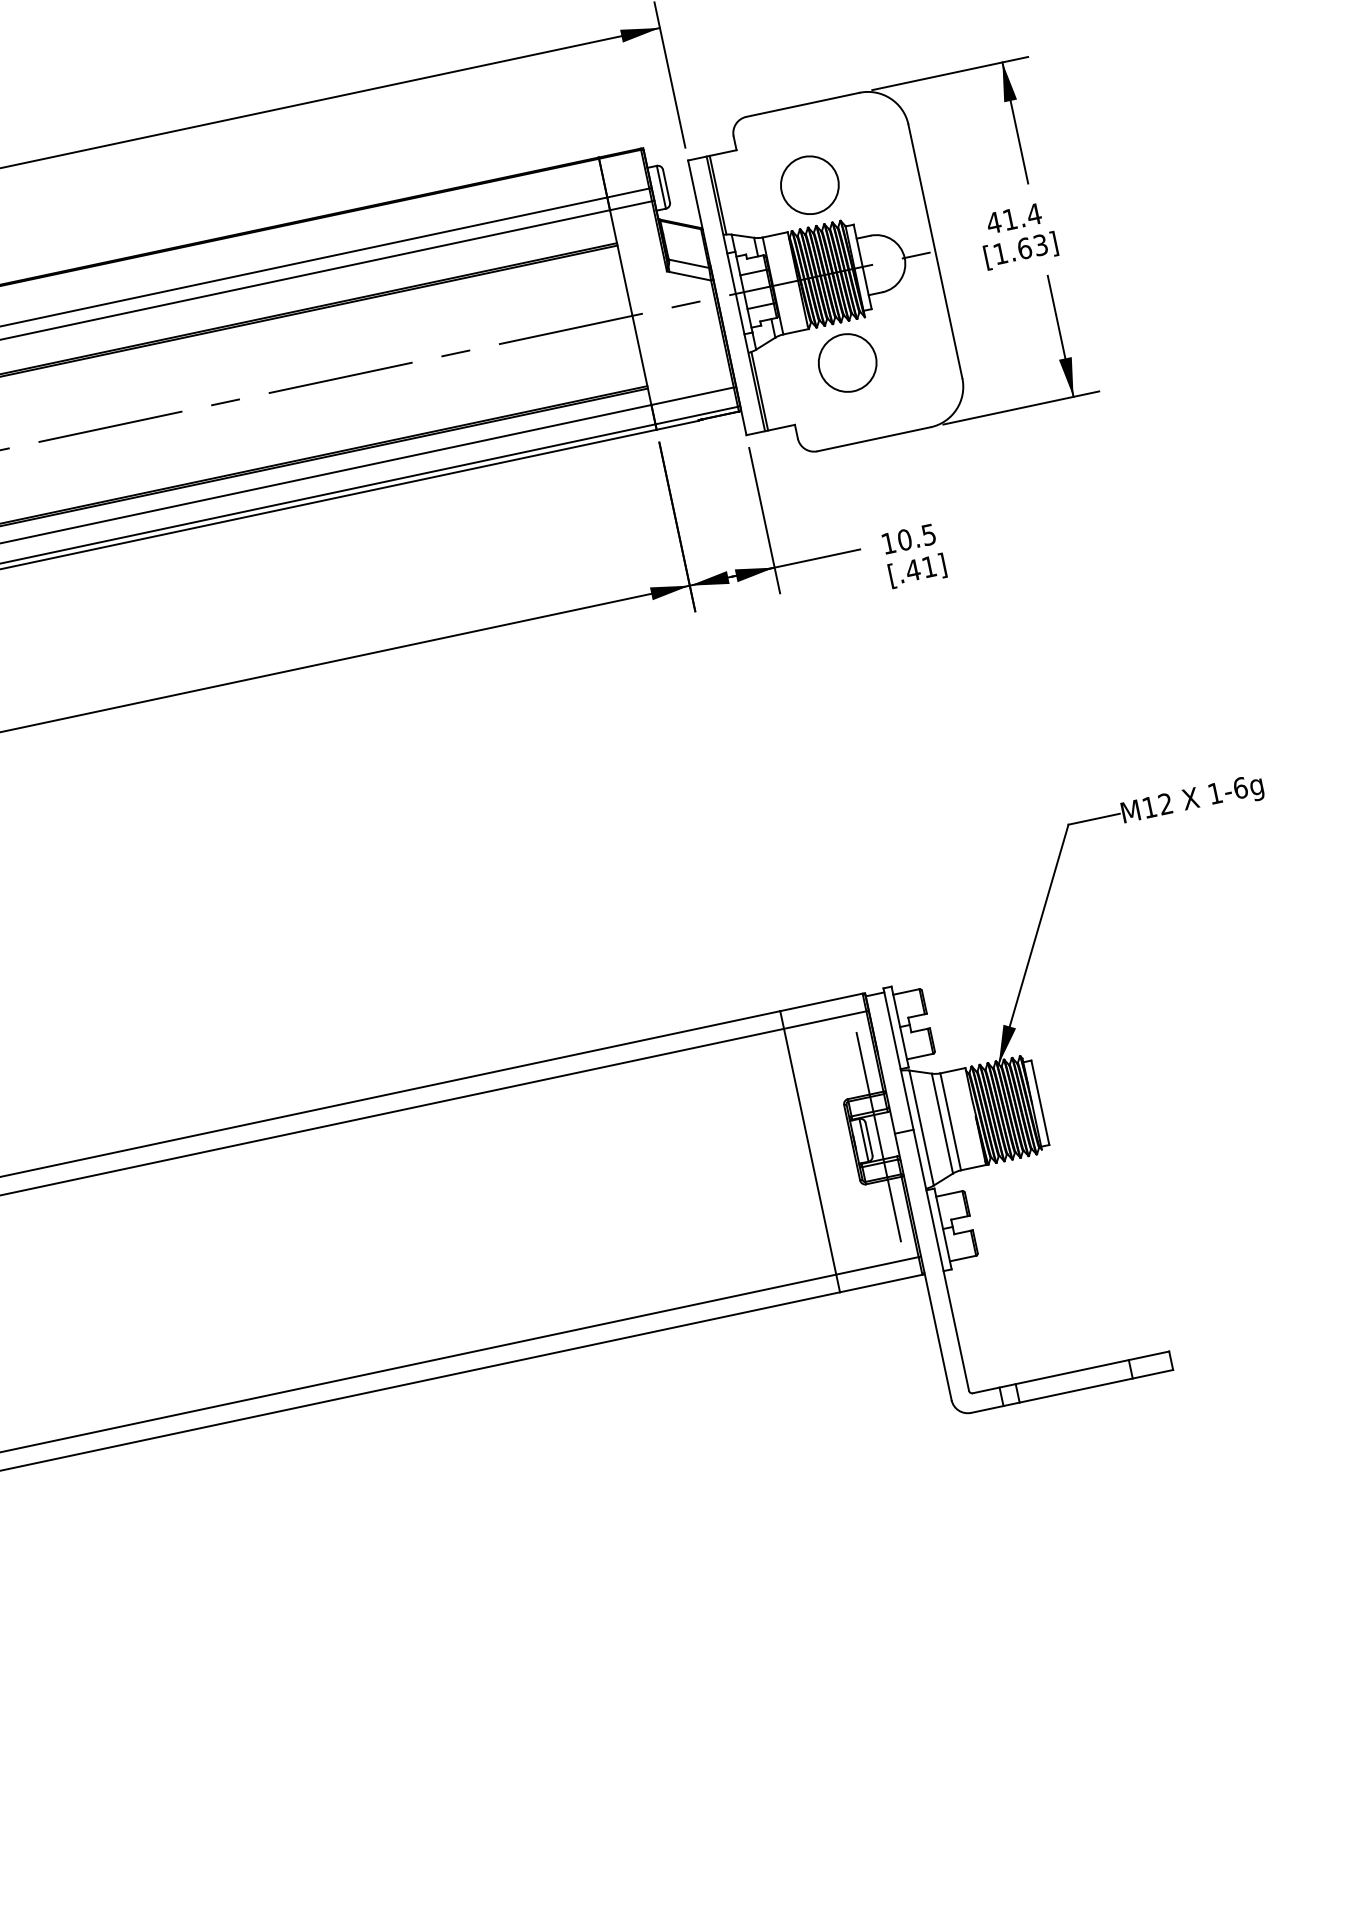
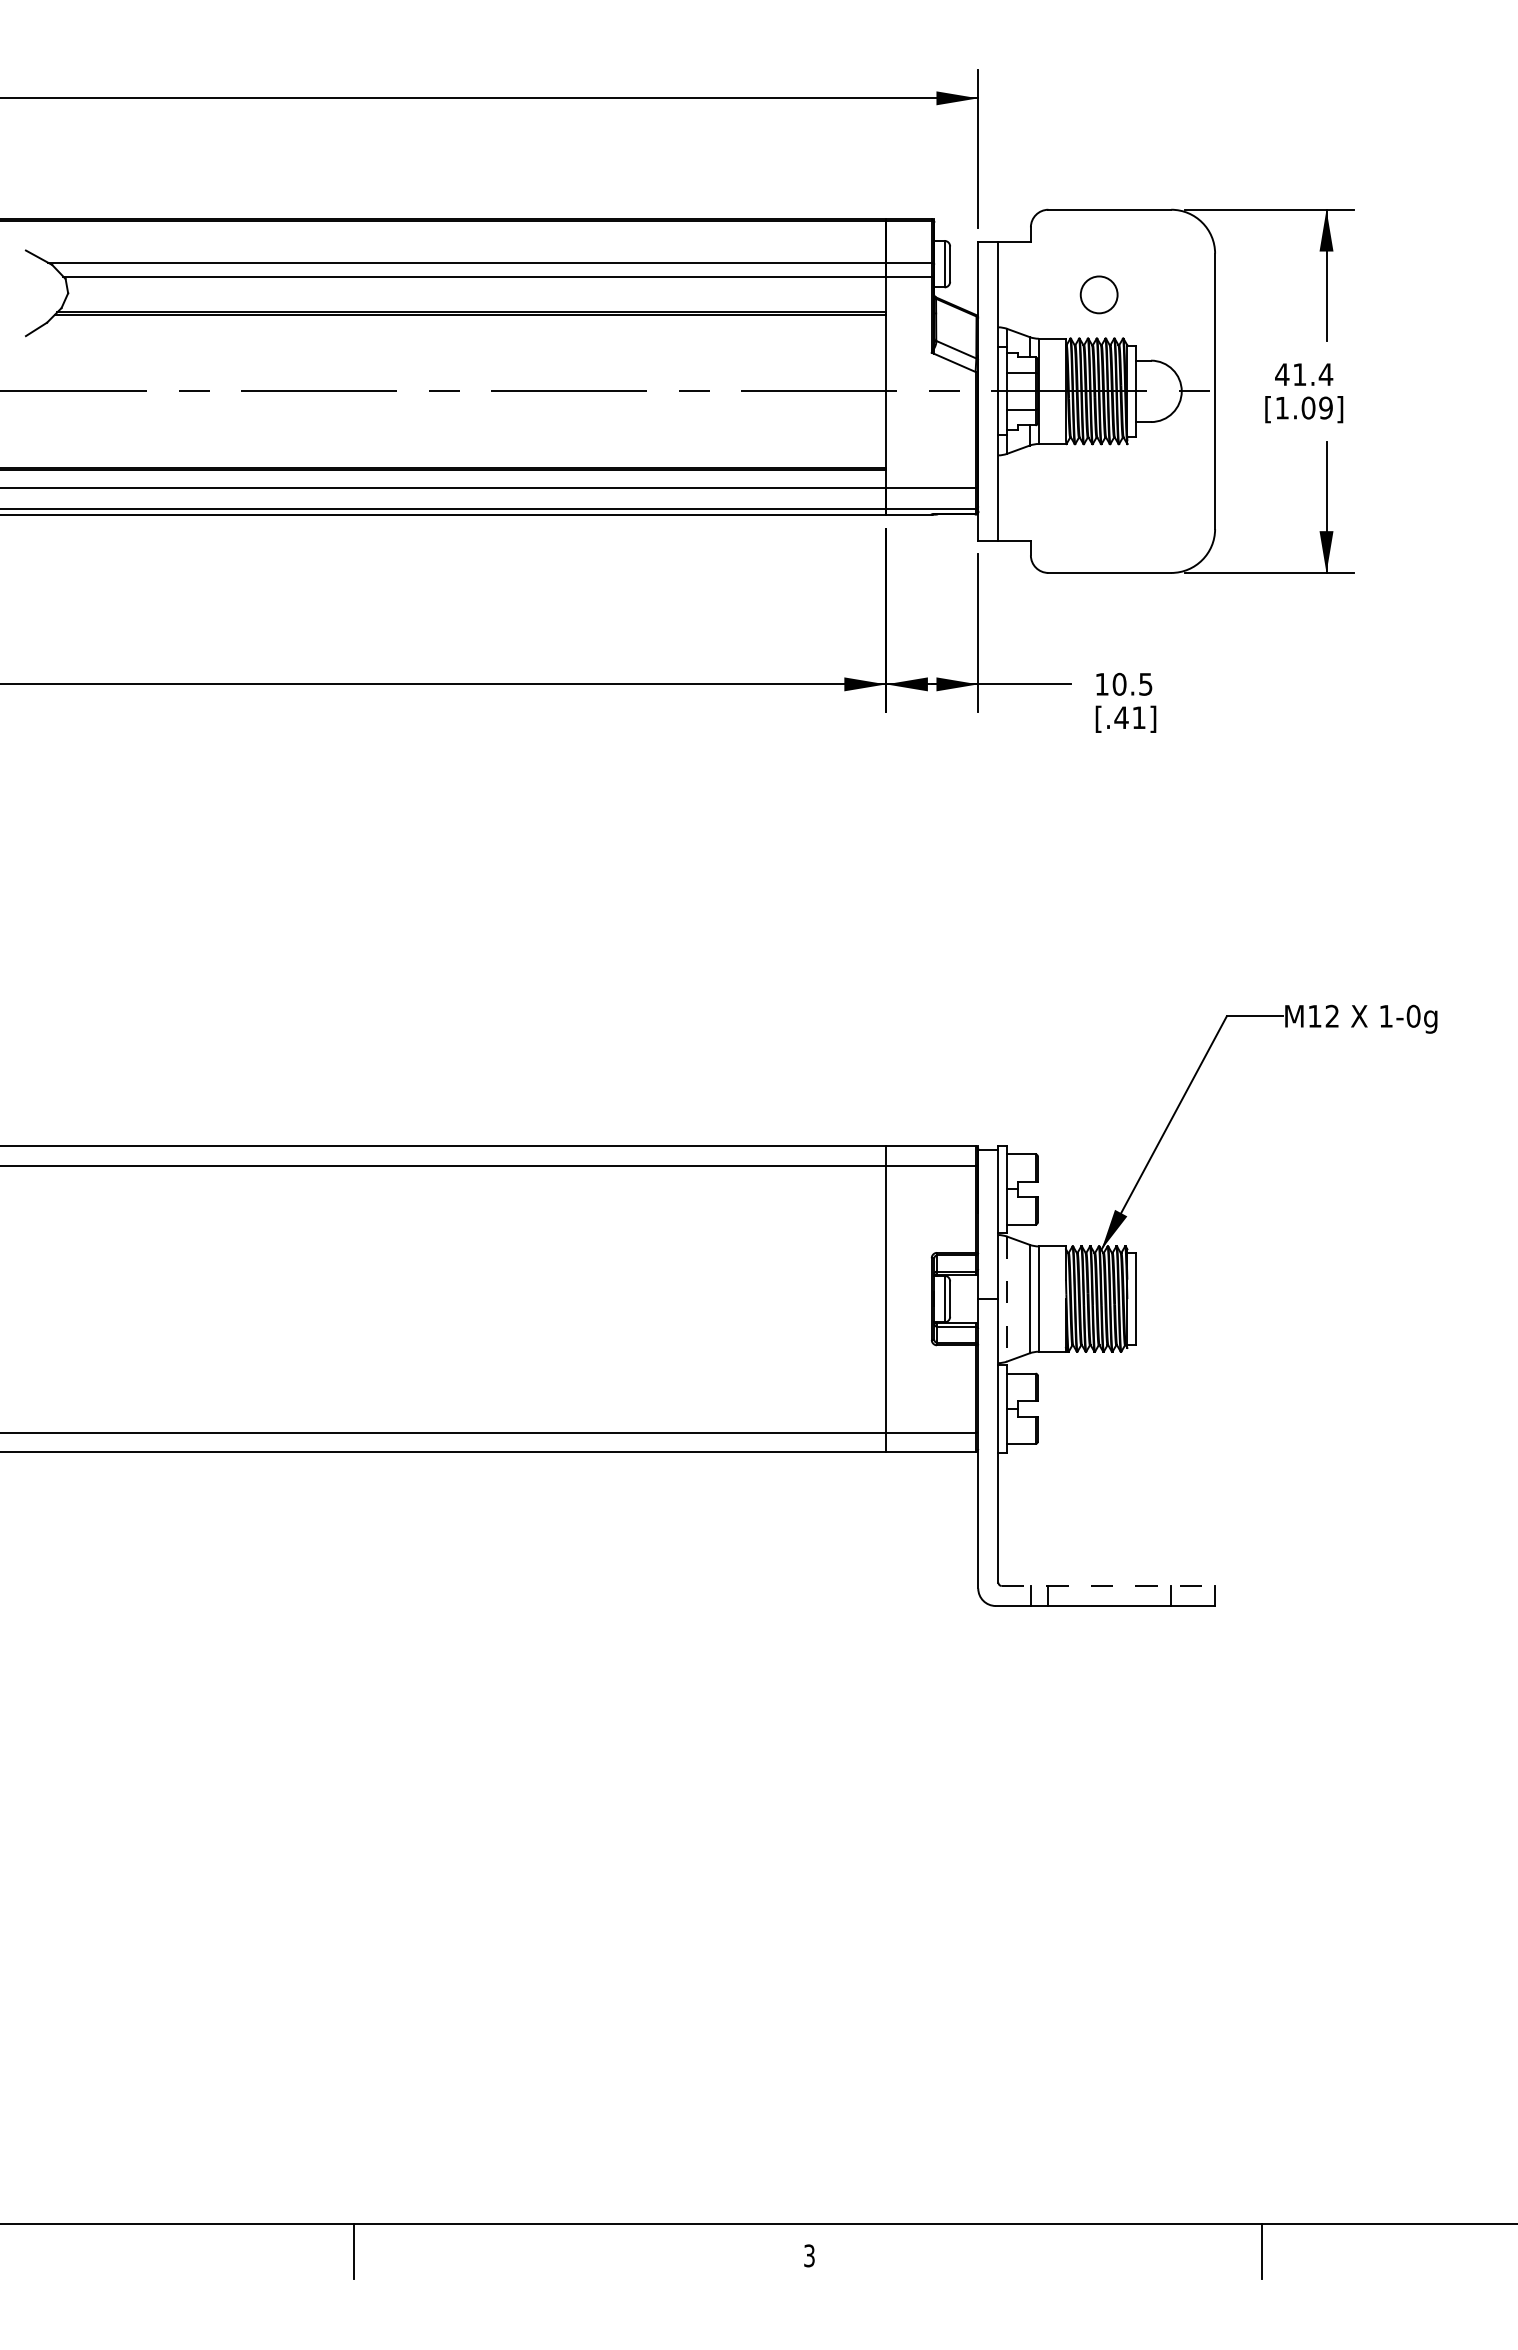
circle: (809, 185) -> (1098, 294), size x0.6
line: (717, 194) -> (1001, 284), removed
text: (1031, 246) -> (1316, 407), [1.63] -> [1.09]
circle: (846, 362) -> (1098, 487), removed
line: (759, 391) -> (1001, 497), removed
text: (1240, 787) -> (1413, 1015), 1-6g -> 1-0g
line: (921, 1128) -> (1007, 1299), solid -> dashed
line: (878, 1136) -> (960, 1298), removed
line: (1070, 1371) -> (1108, 1585), solid -> dashed

